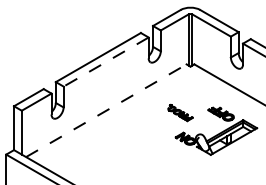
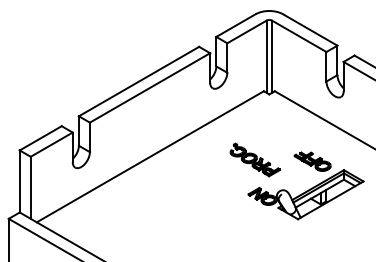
line: (105, 62) -> (149, 88), dashed -> solid
line: (106, 110) -> (150, 156), dashed -> solid
part: (180, 112) -> (255, 159), size x1.43

